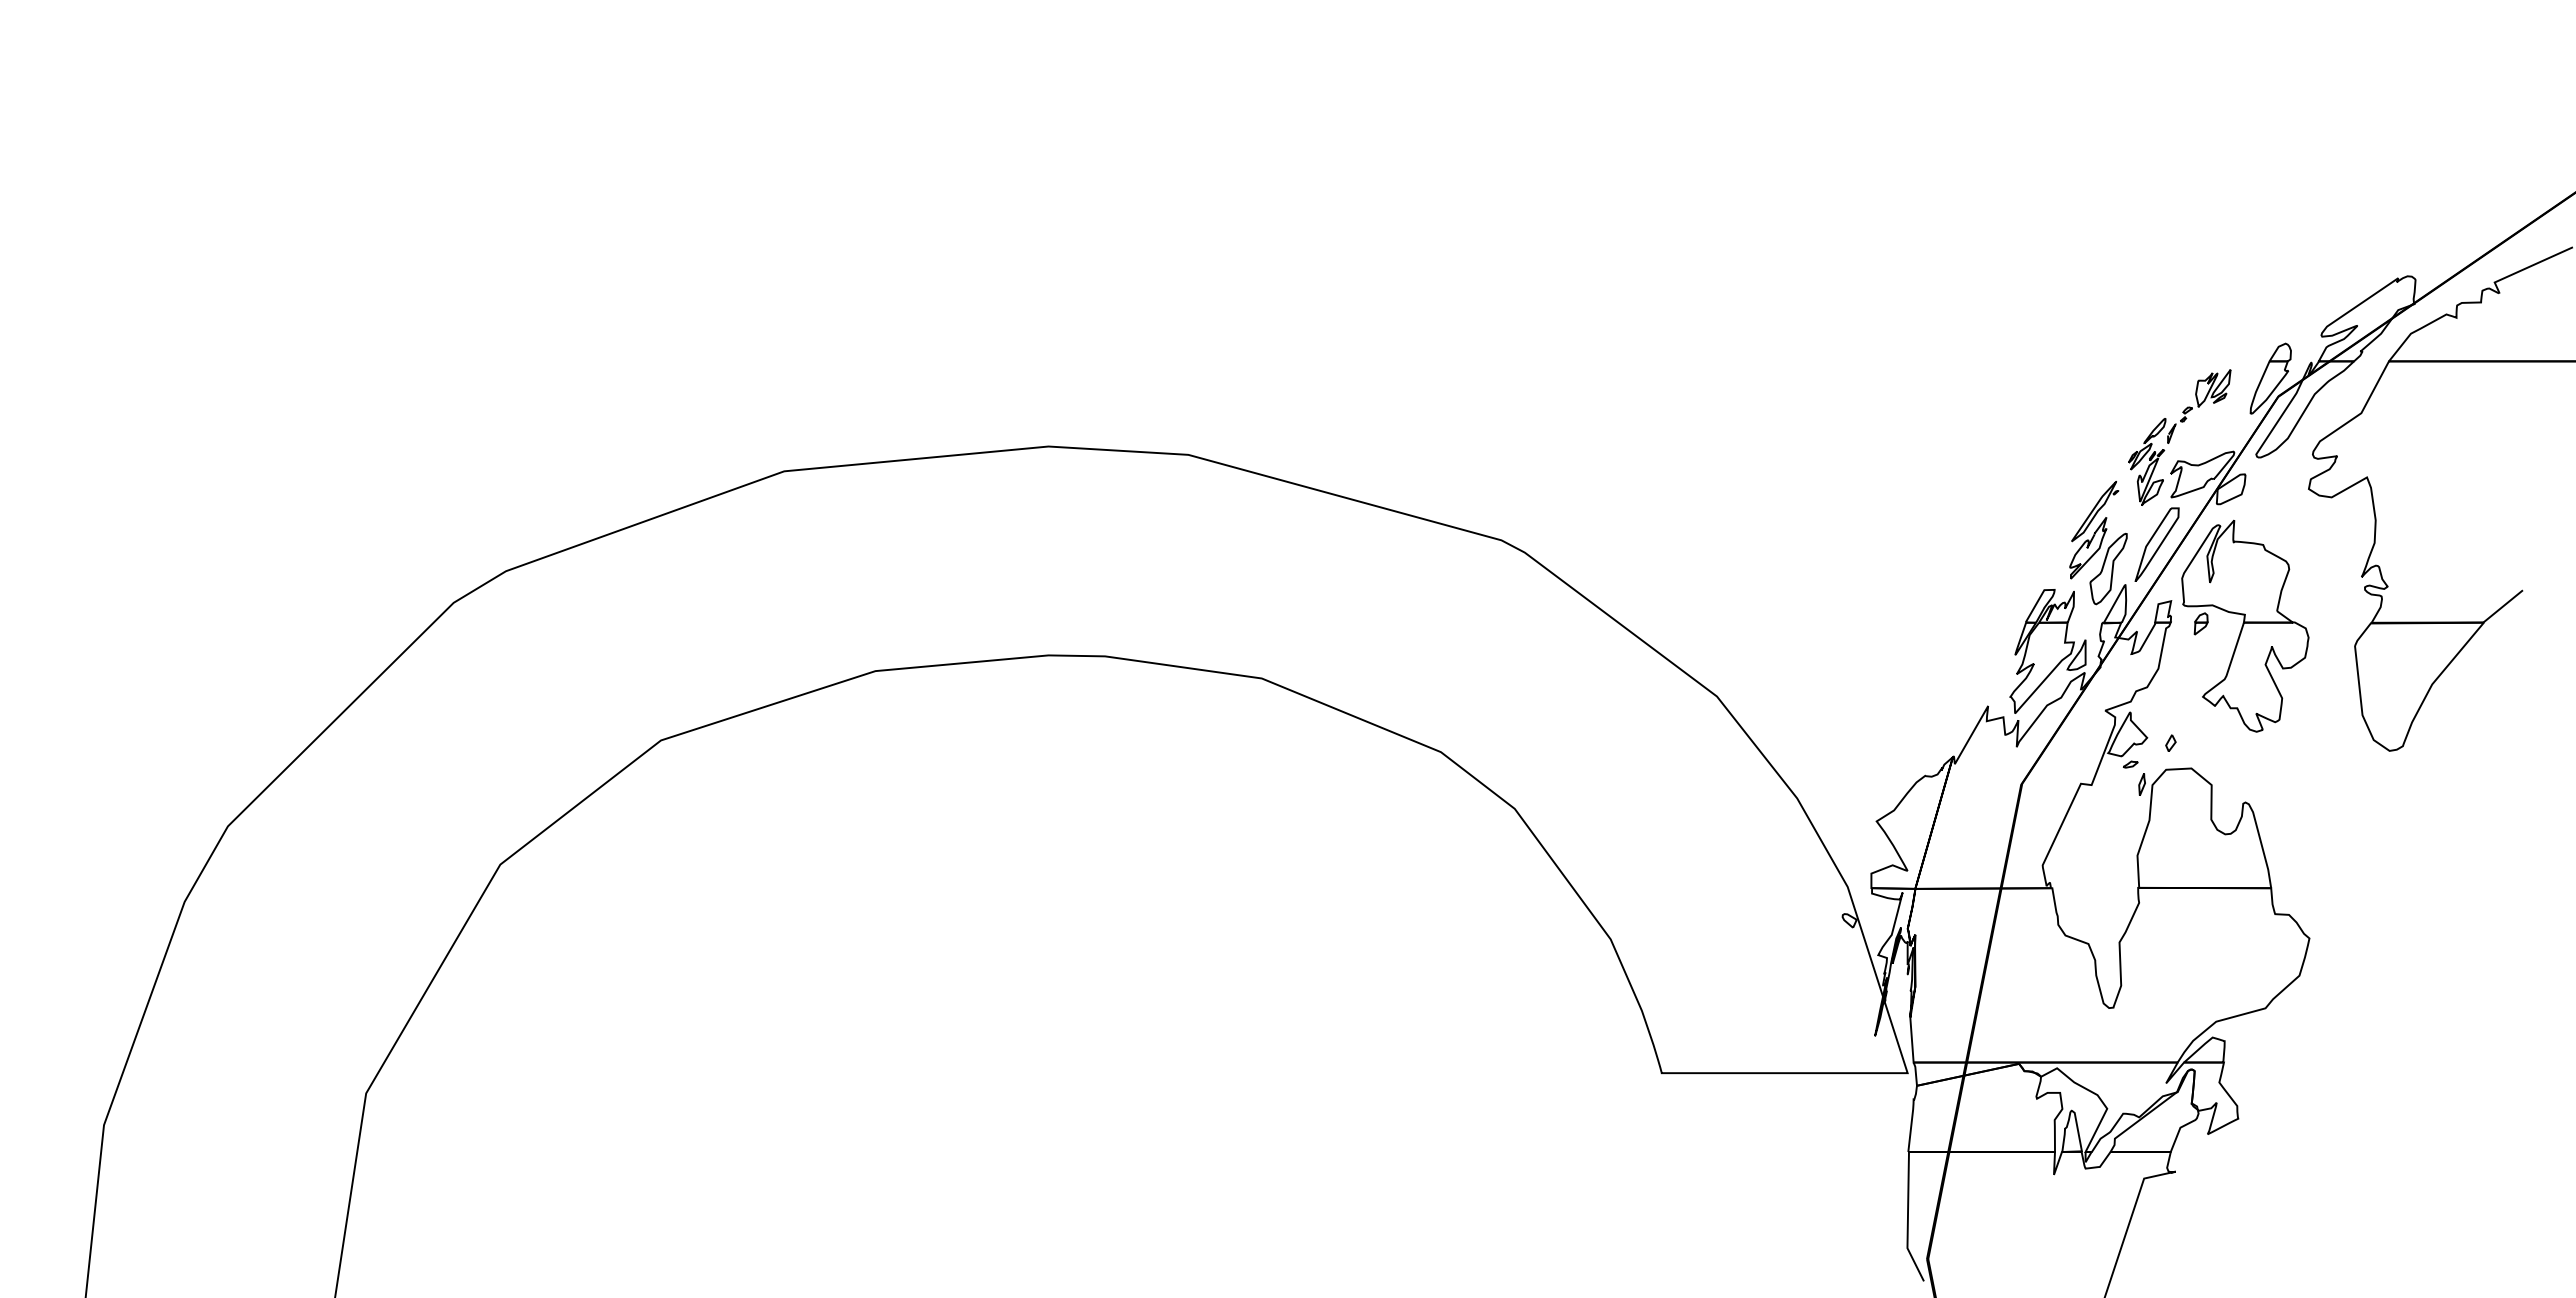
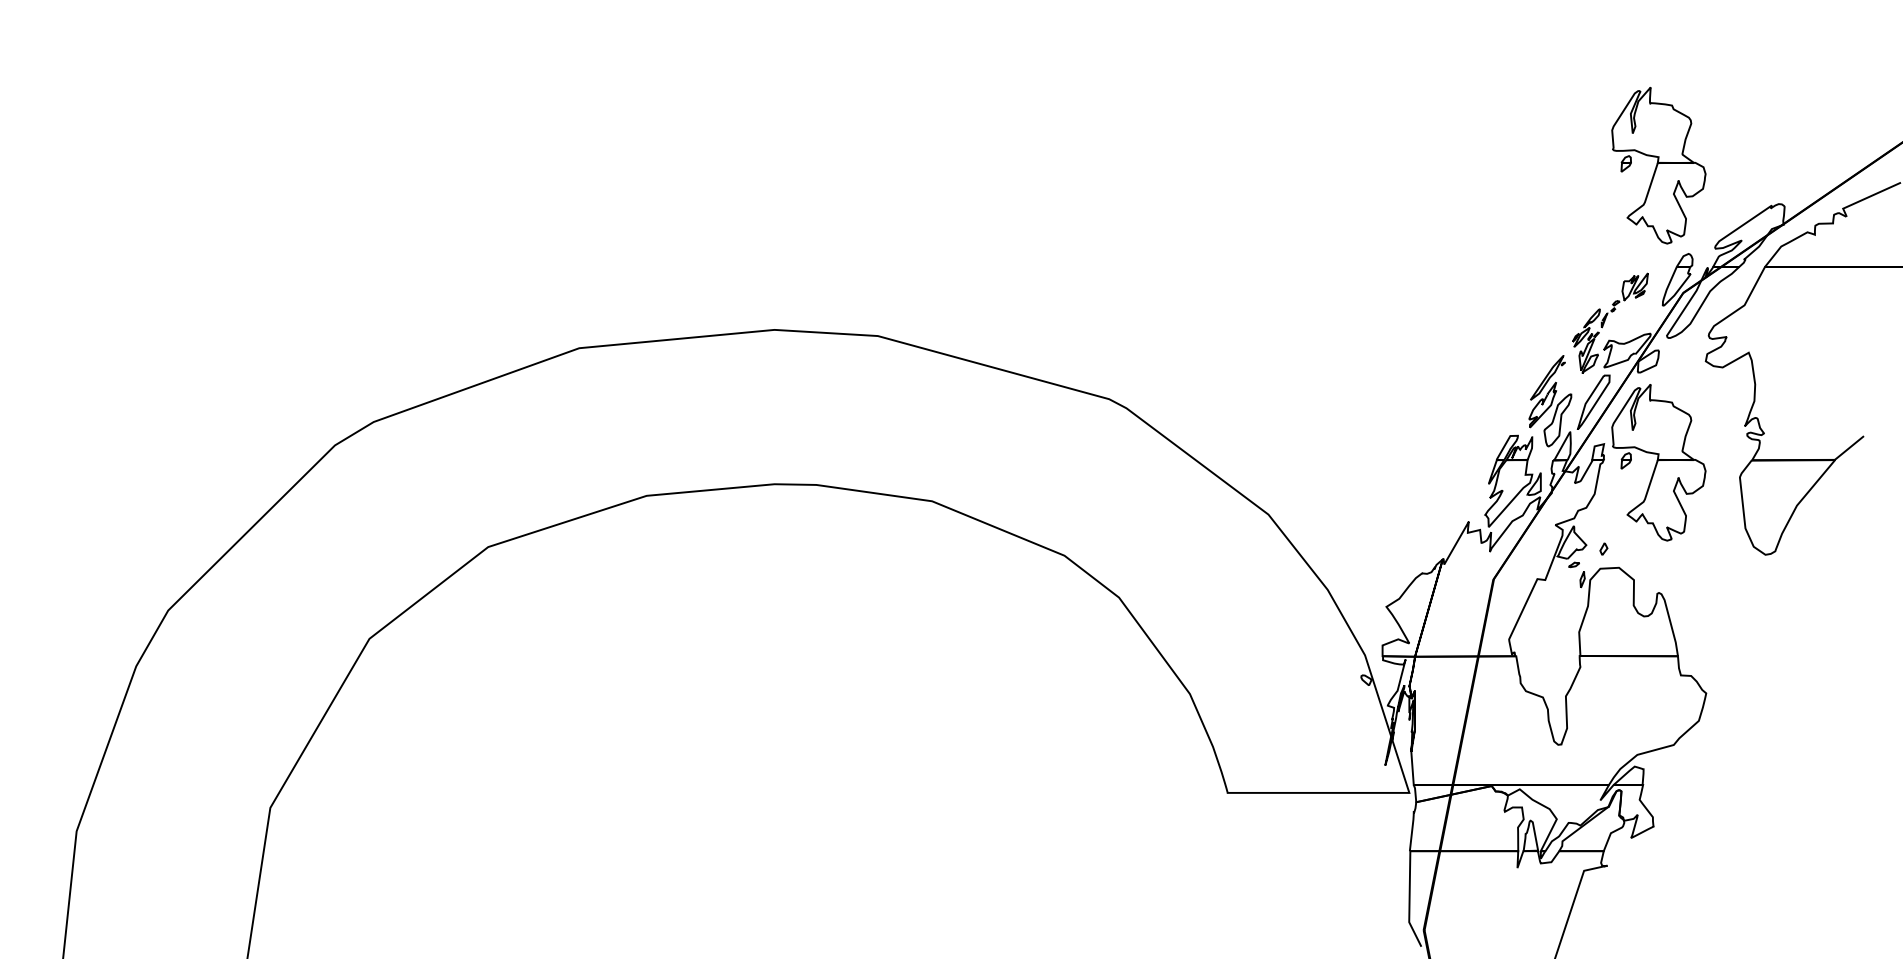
part: (2245, 223) -> (1658, 165), added

